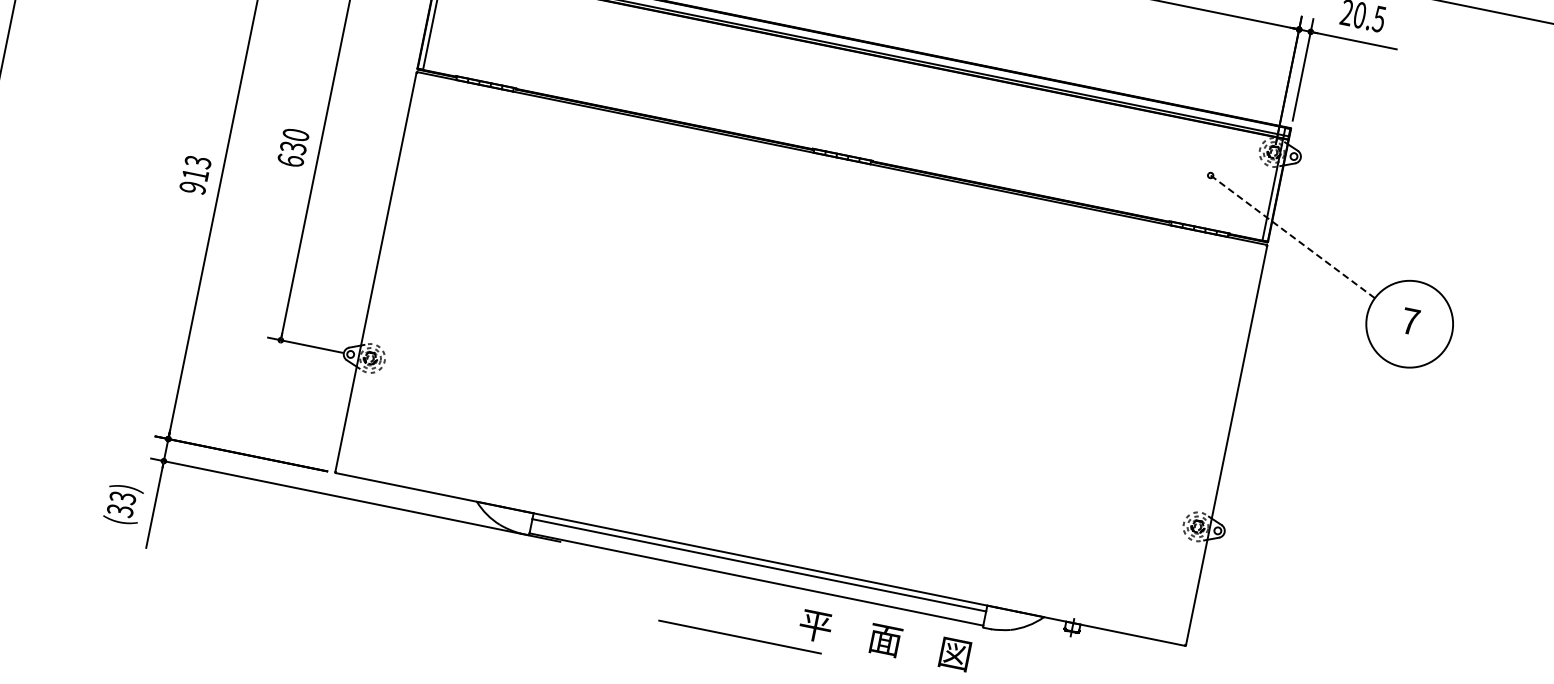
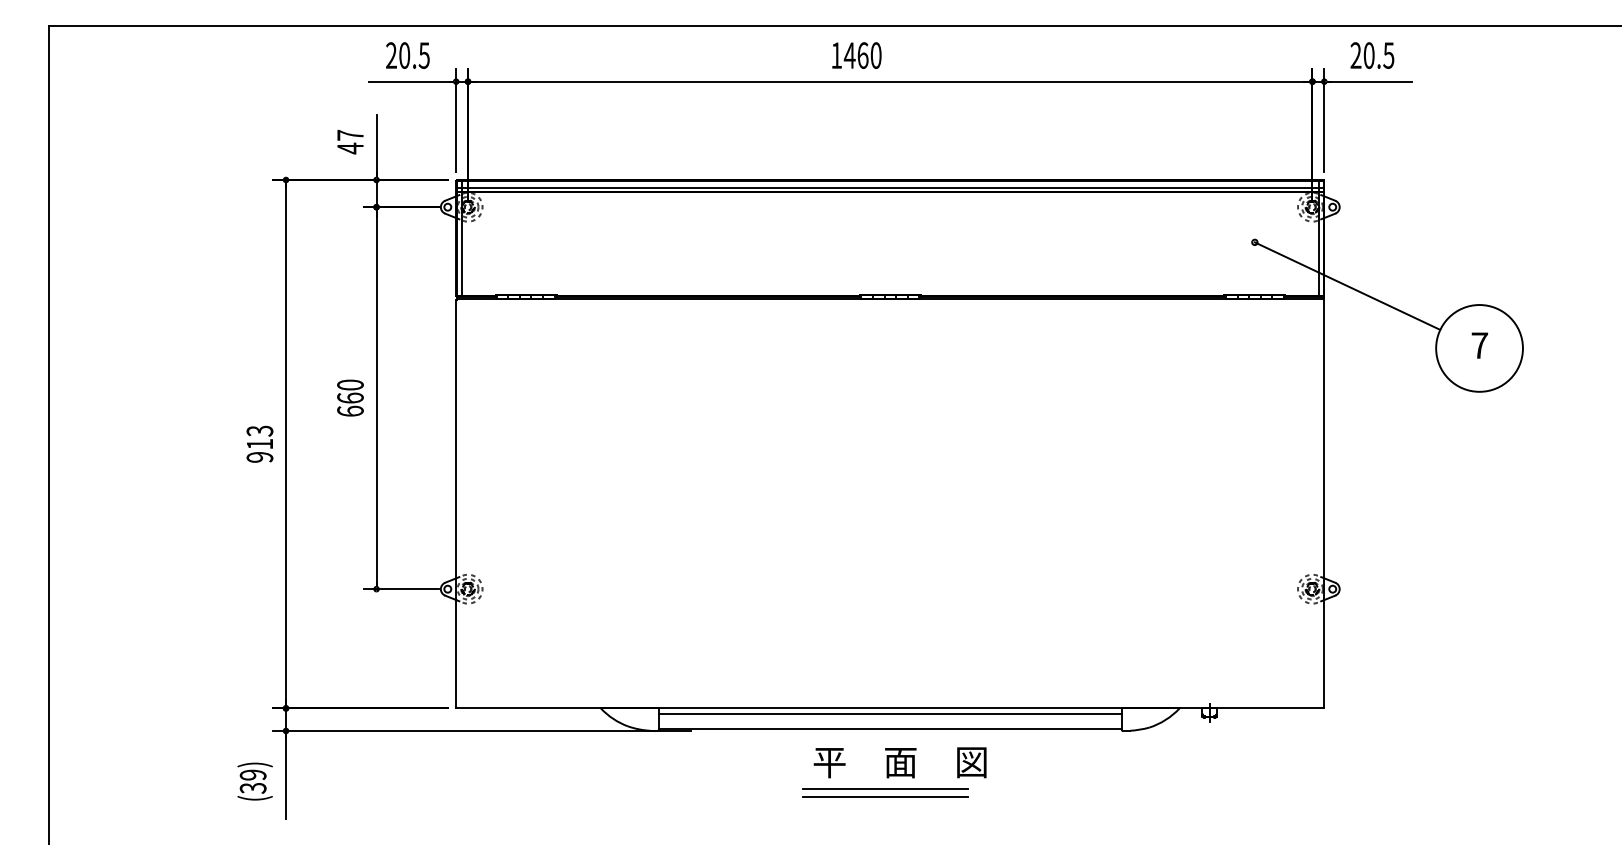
text: (293, 147) -> (350, 397), 630 -> 660
line: (1292, 237) -> (1347, 286), dashed -> solid
text: (123, 497) -> (253, 774), (33) -> (39)
text: (884, 639) -> (899, 762), moved
line: (738, 645) -> (885, 797), added

